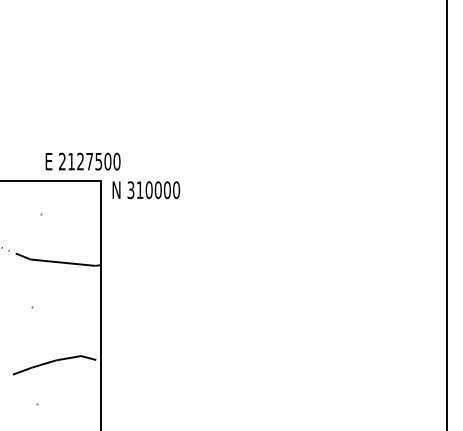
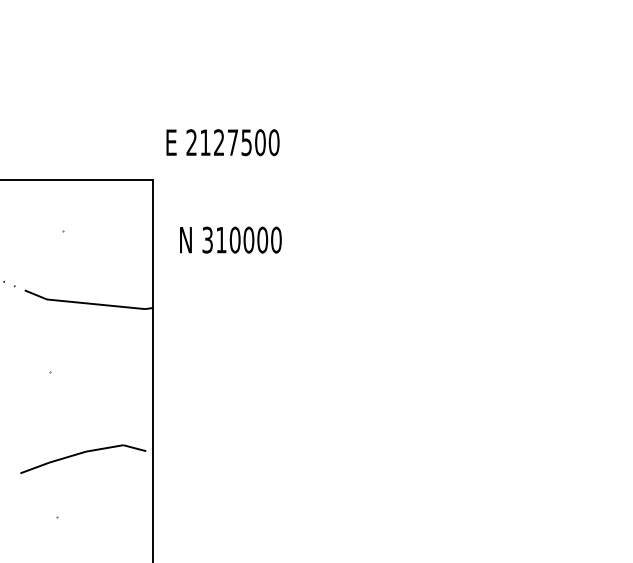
text: (82, 161) -> (222, 142), moved
text: (146, 190) -> (231, 240), moved

